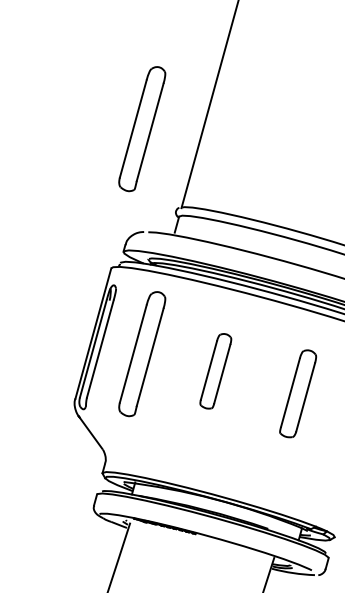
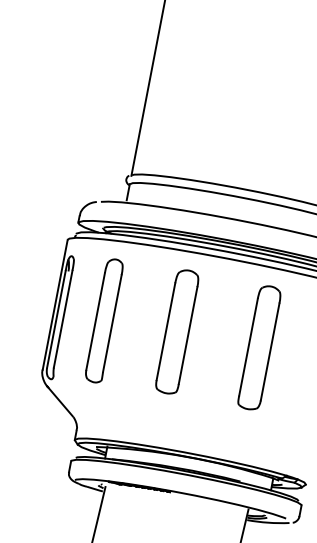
part: (142, 129) -> (87, 102), removed
part: (215, 371) -> (177, 332), size x1.67
part: (297, 393) -> (258, 347), size x1.43

